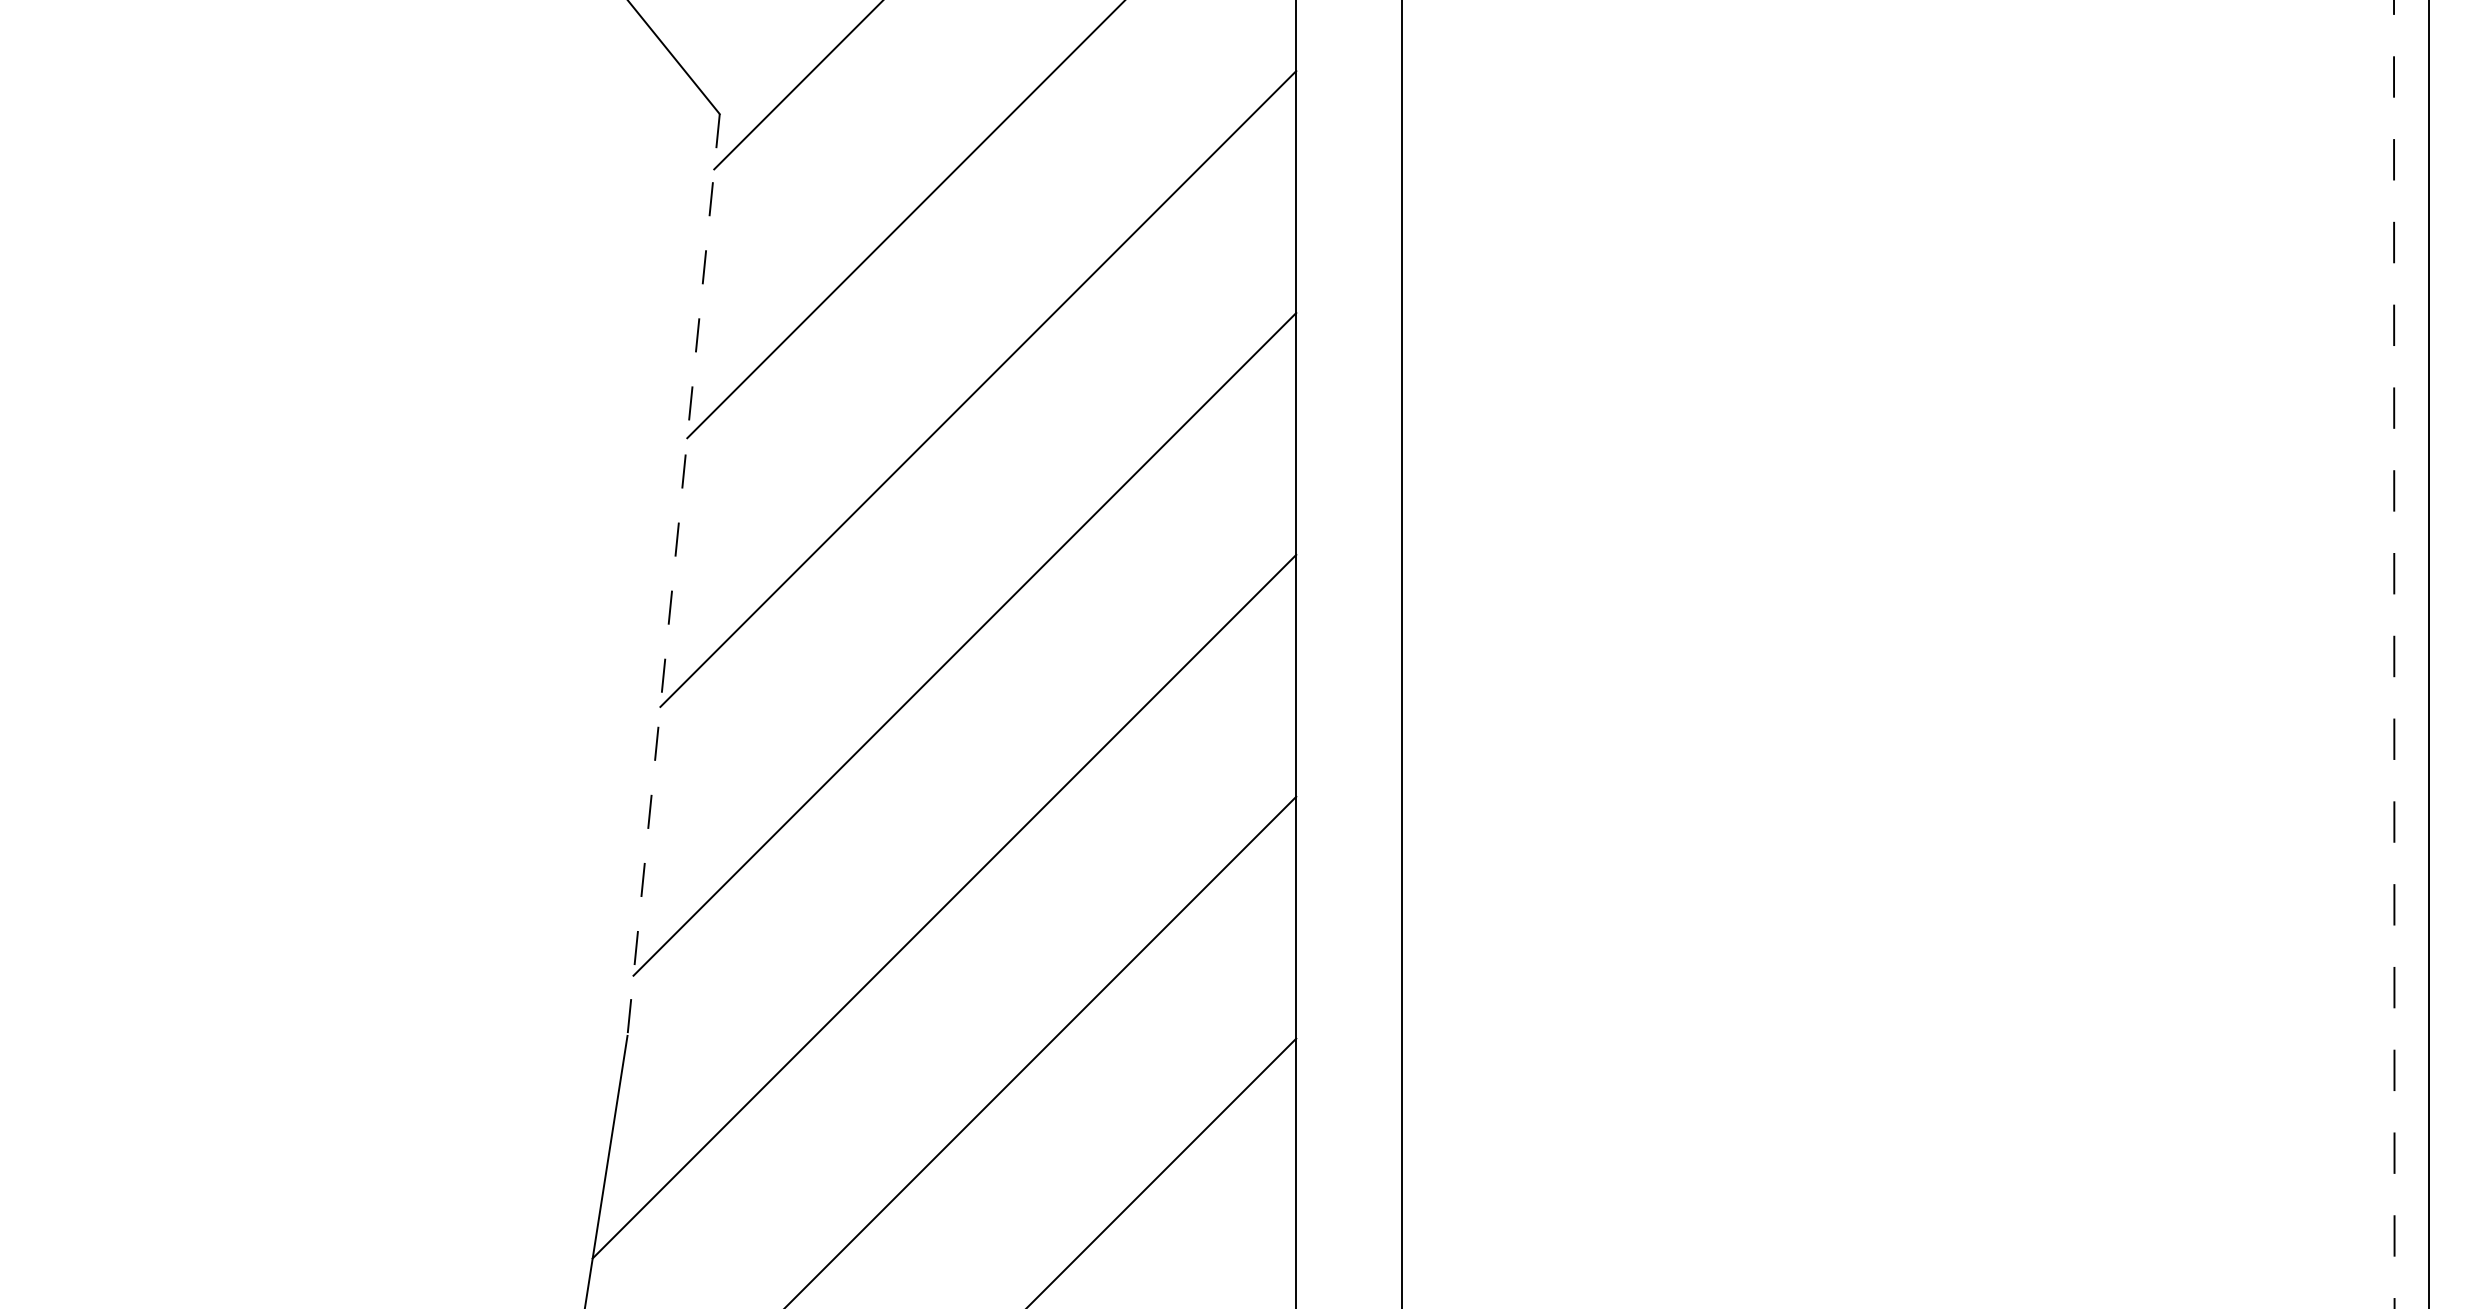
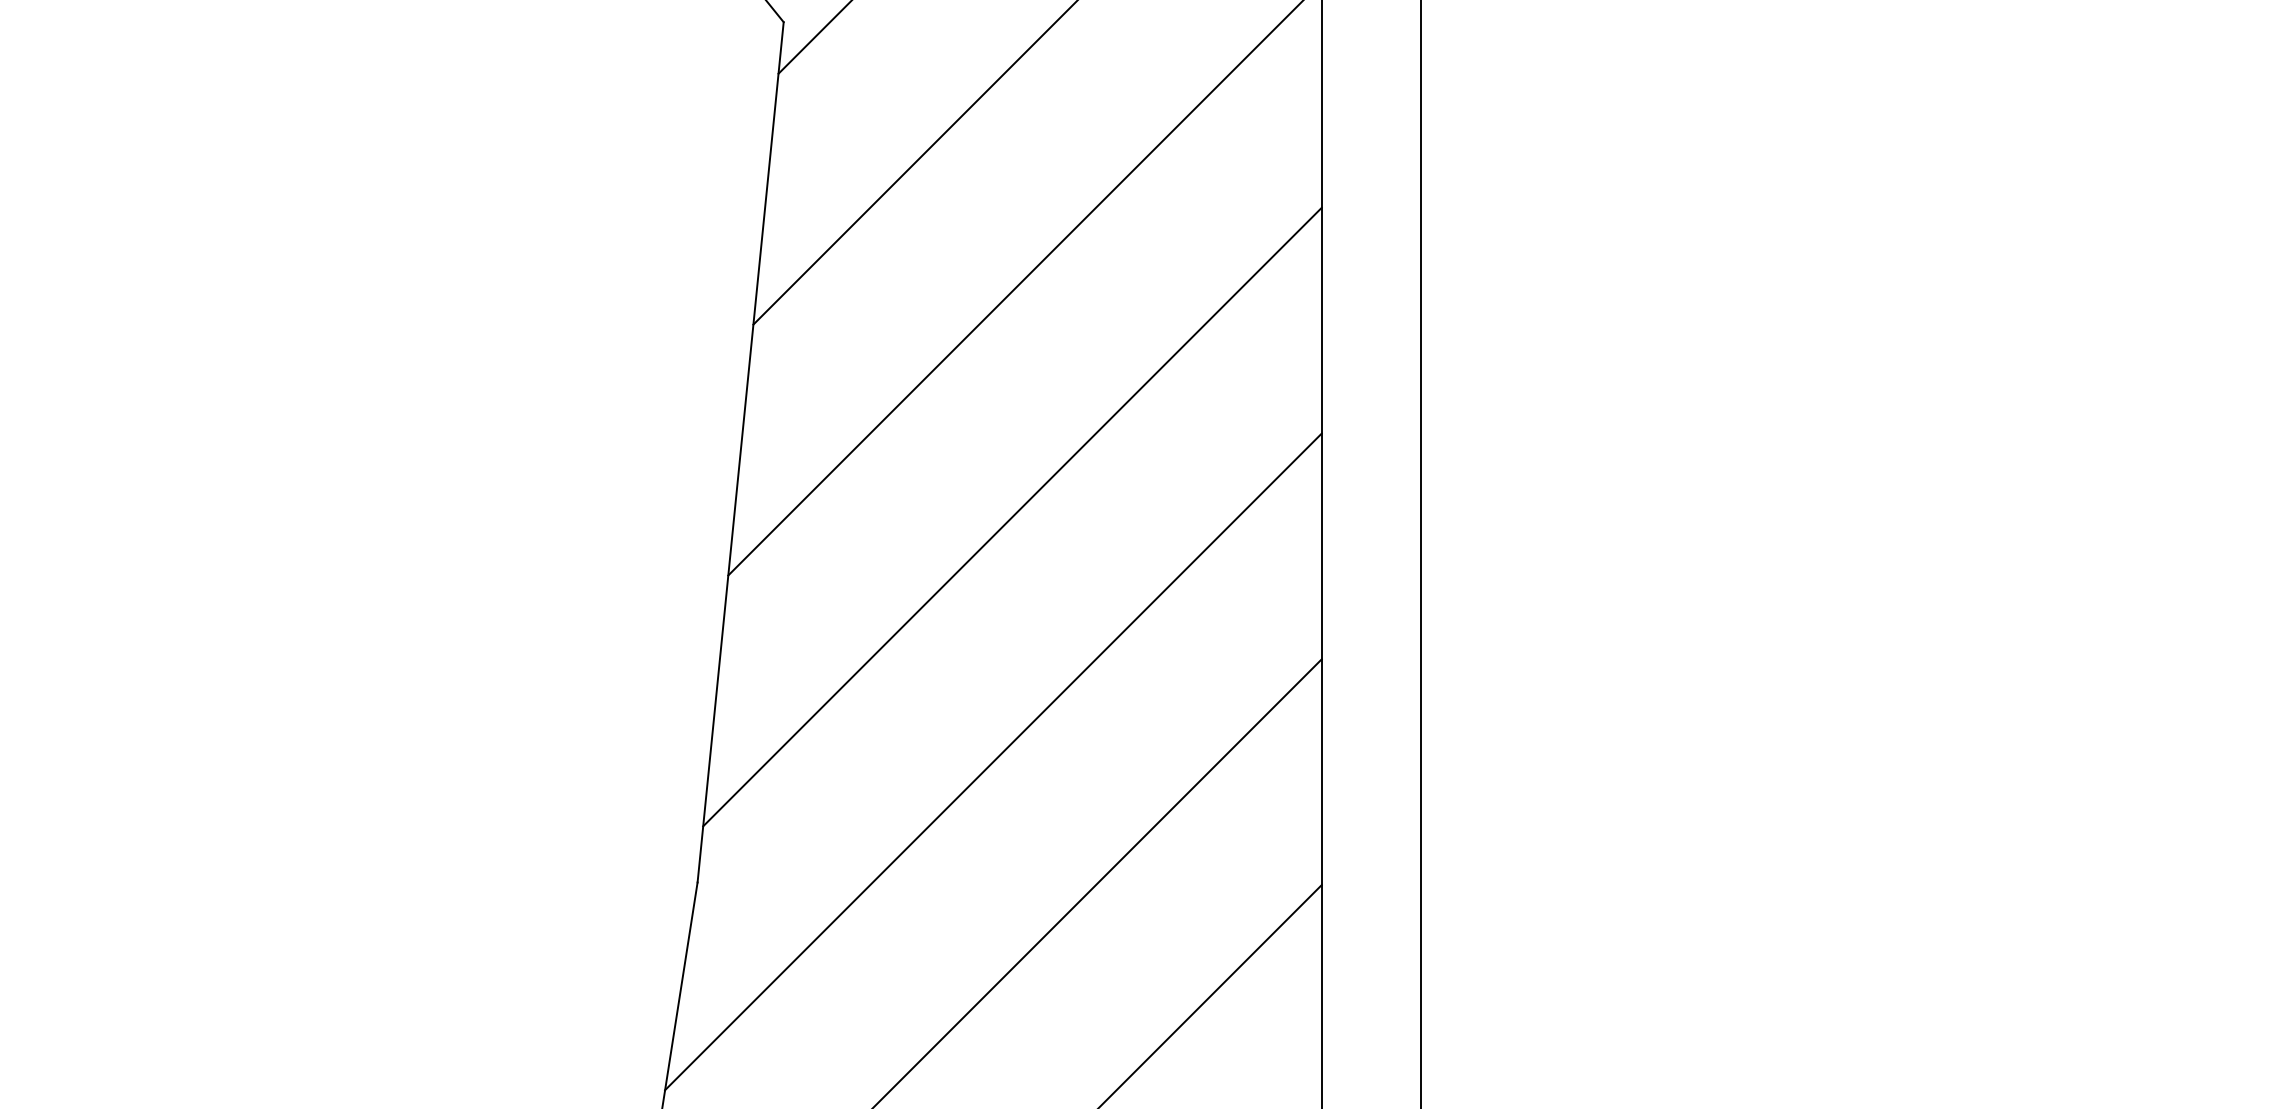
line: (673, 575) -> (740, 452), dashed -> solid

